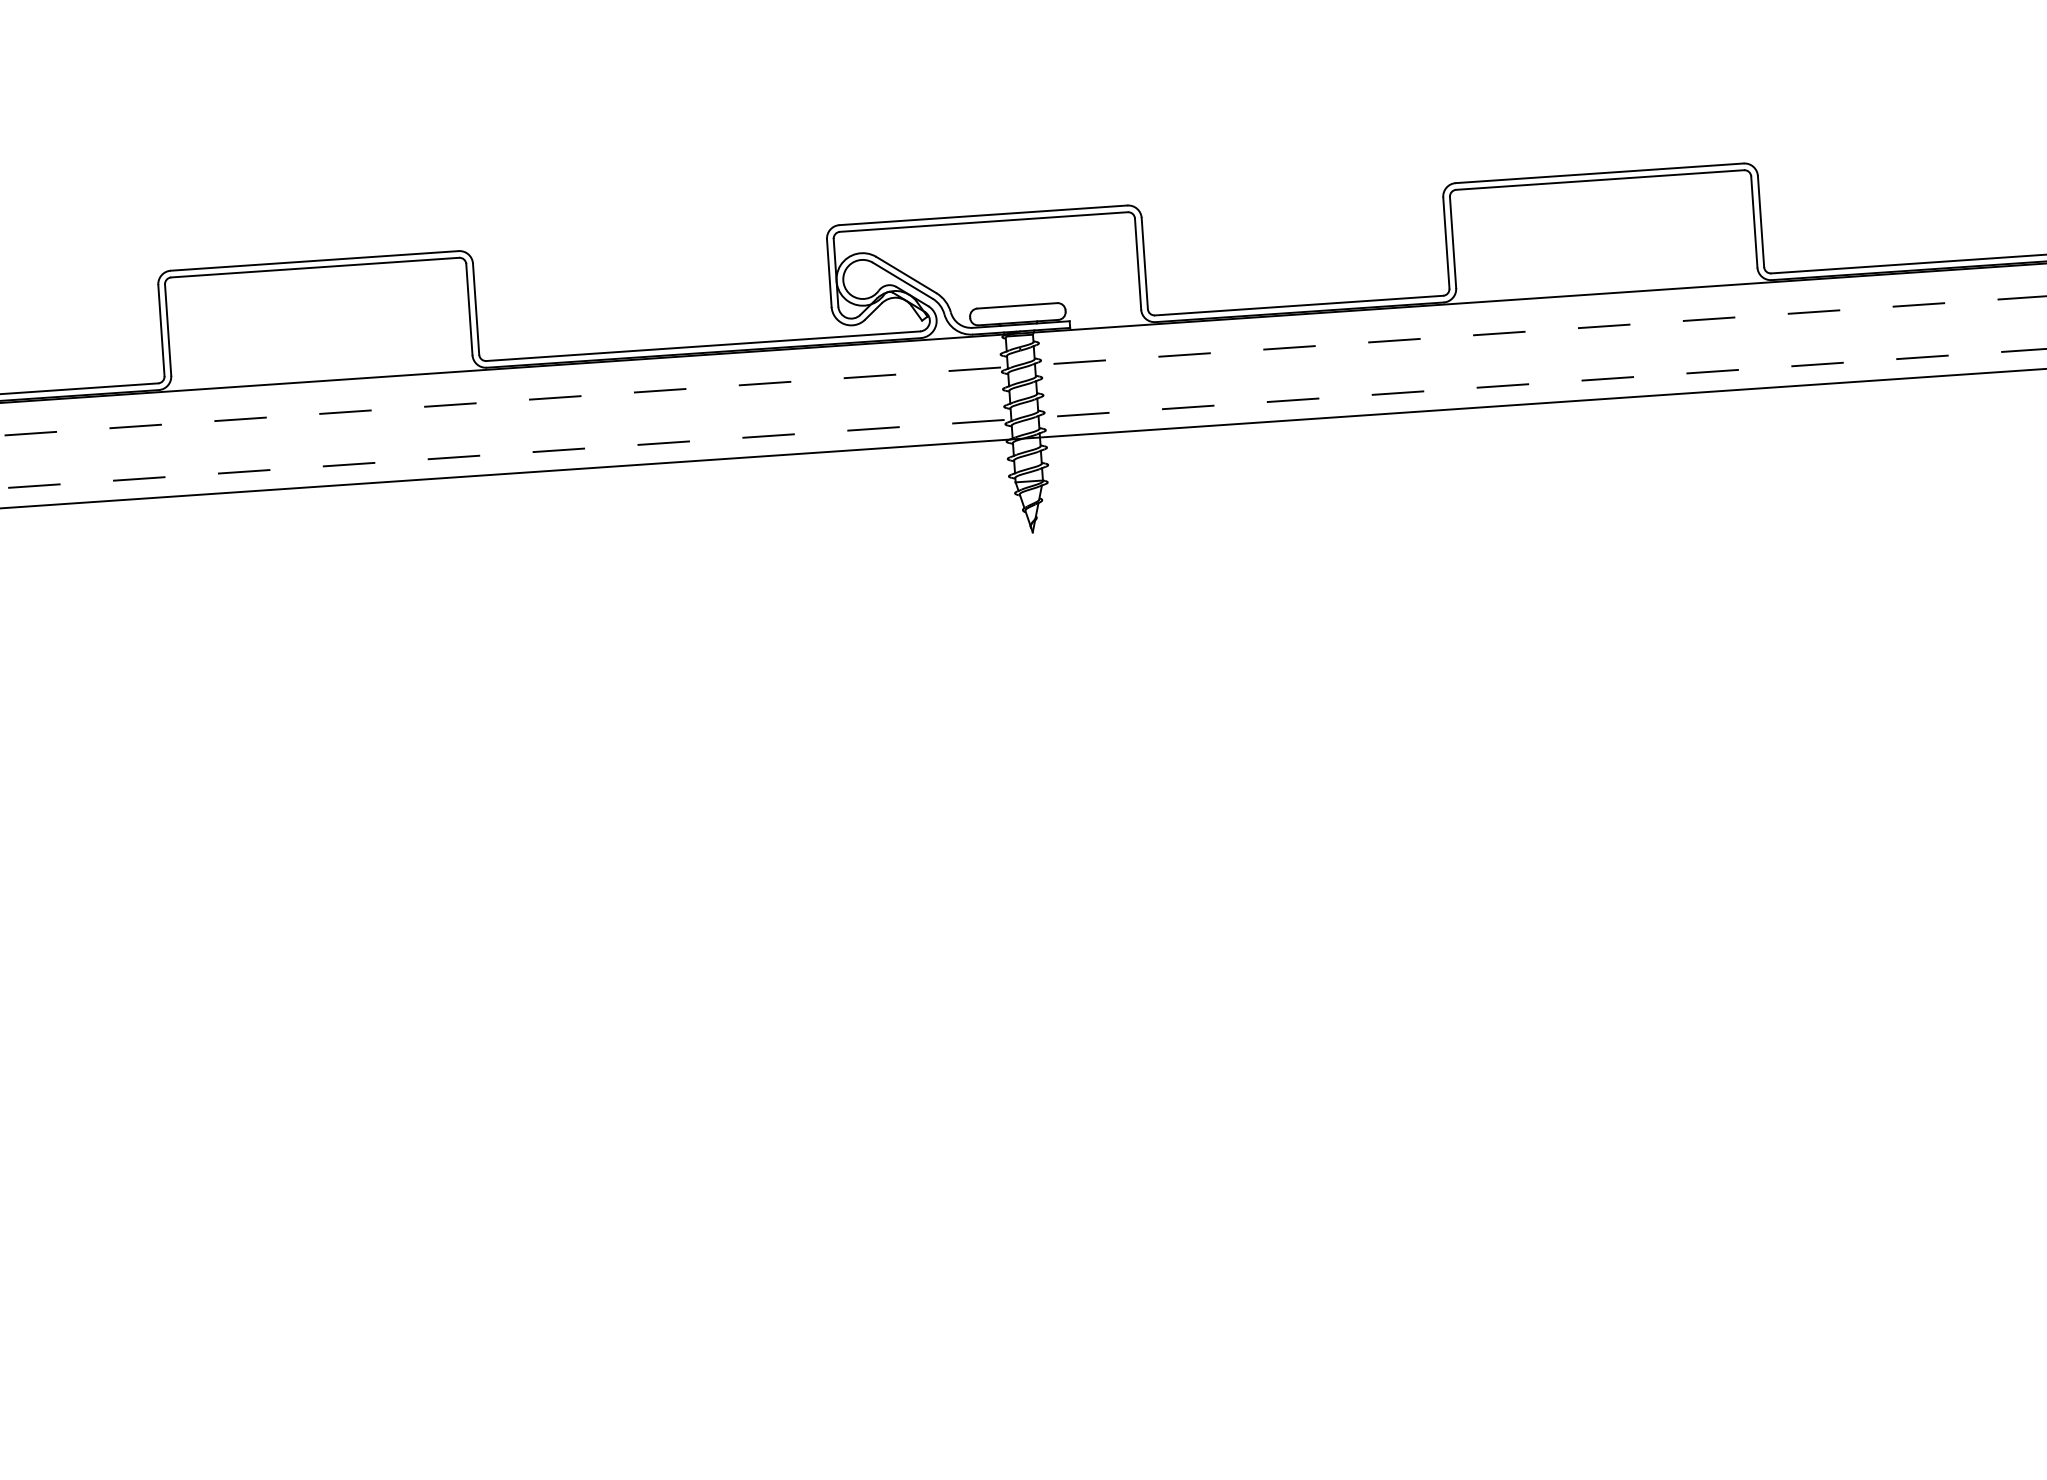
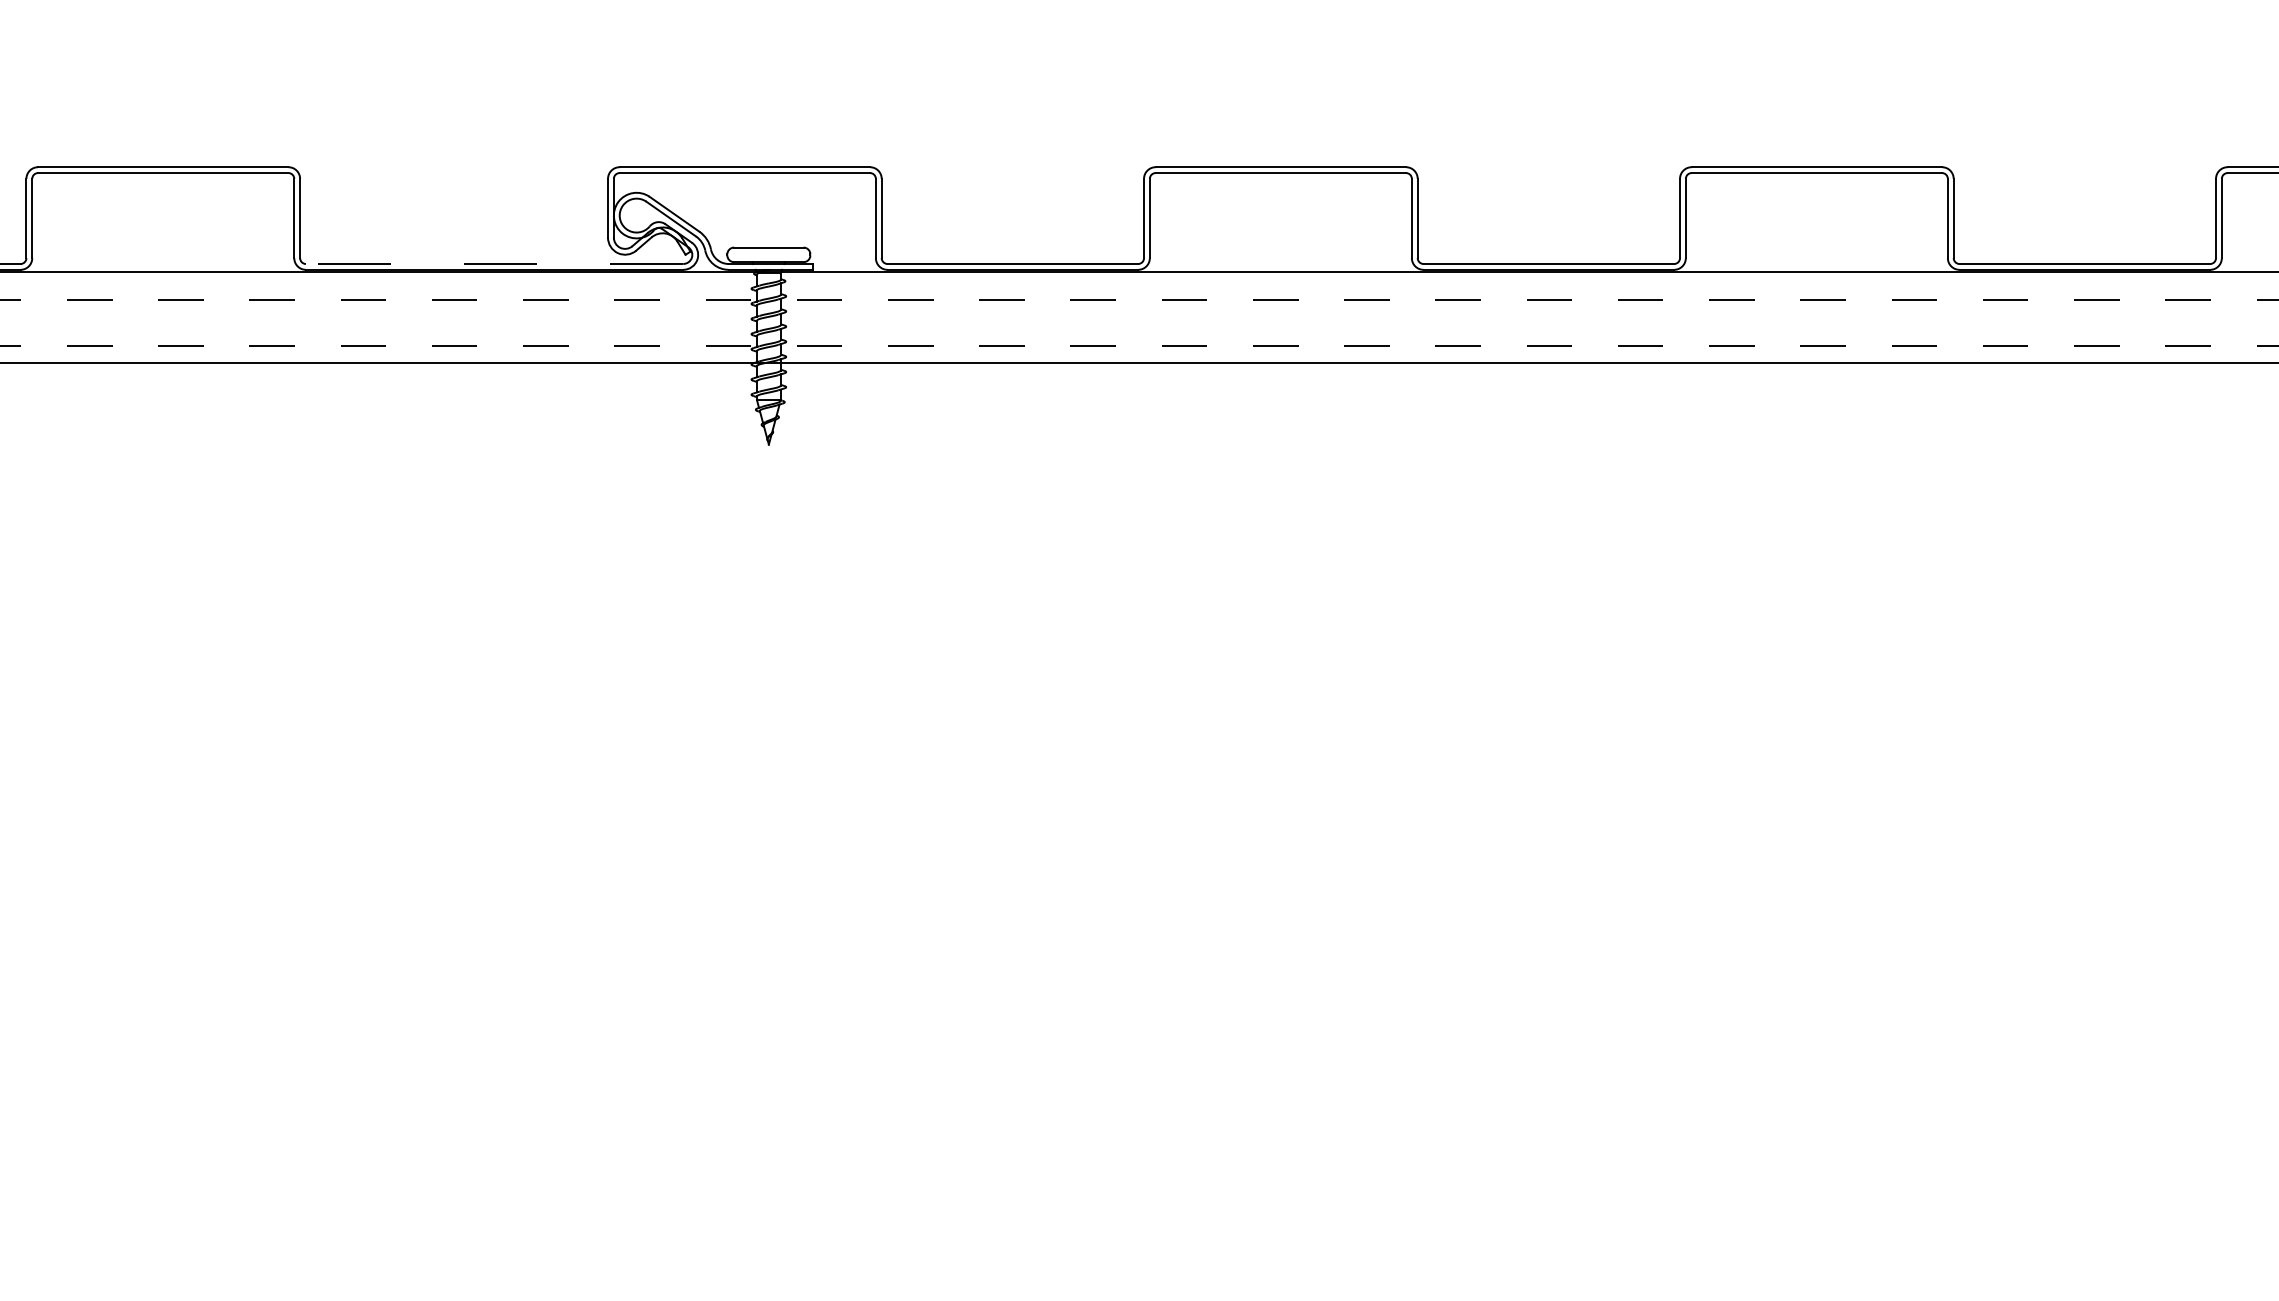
line: (703, 346) -> (494, 264), solid -> dashed

